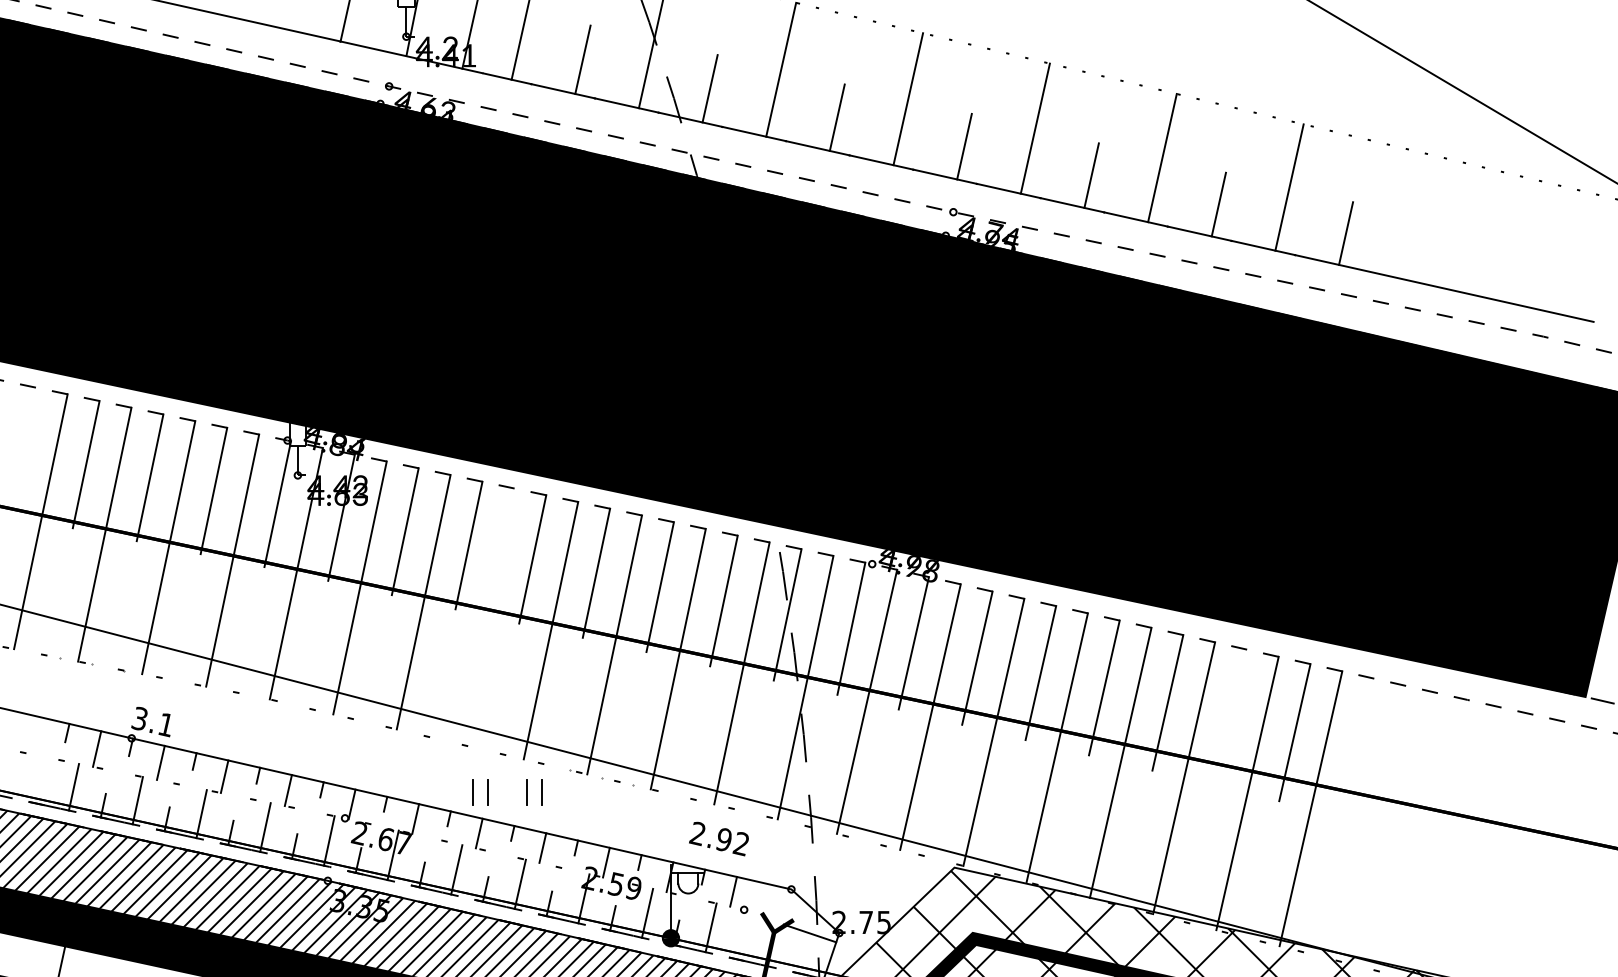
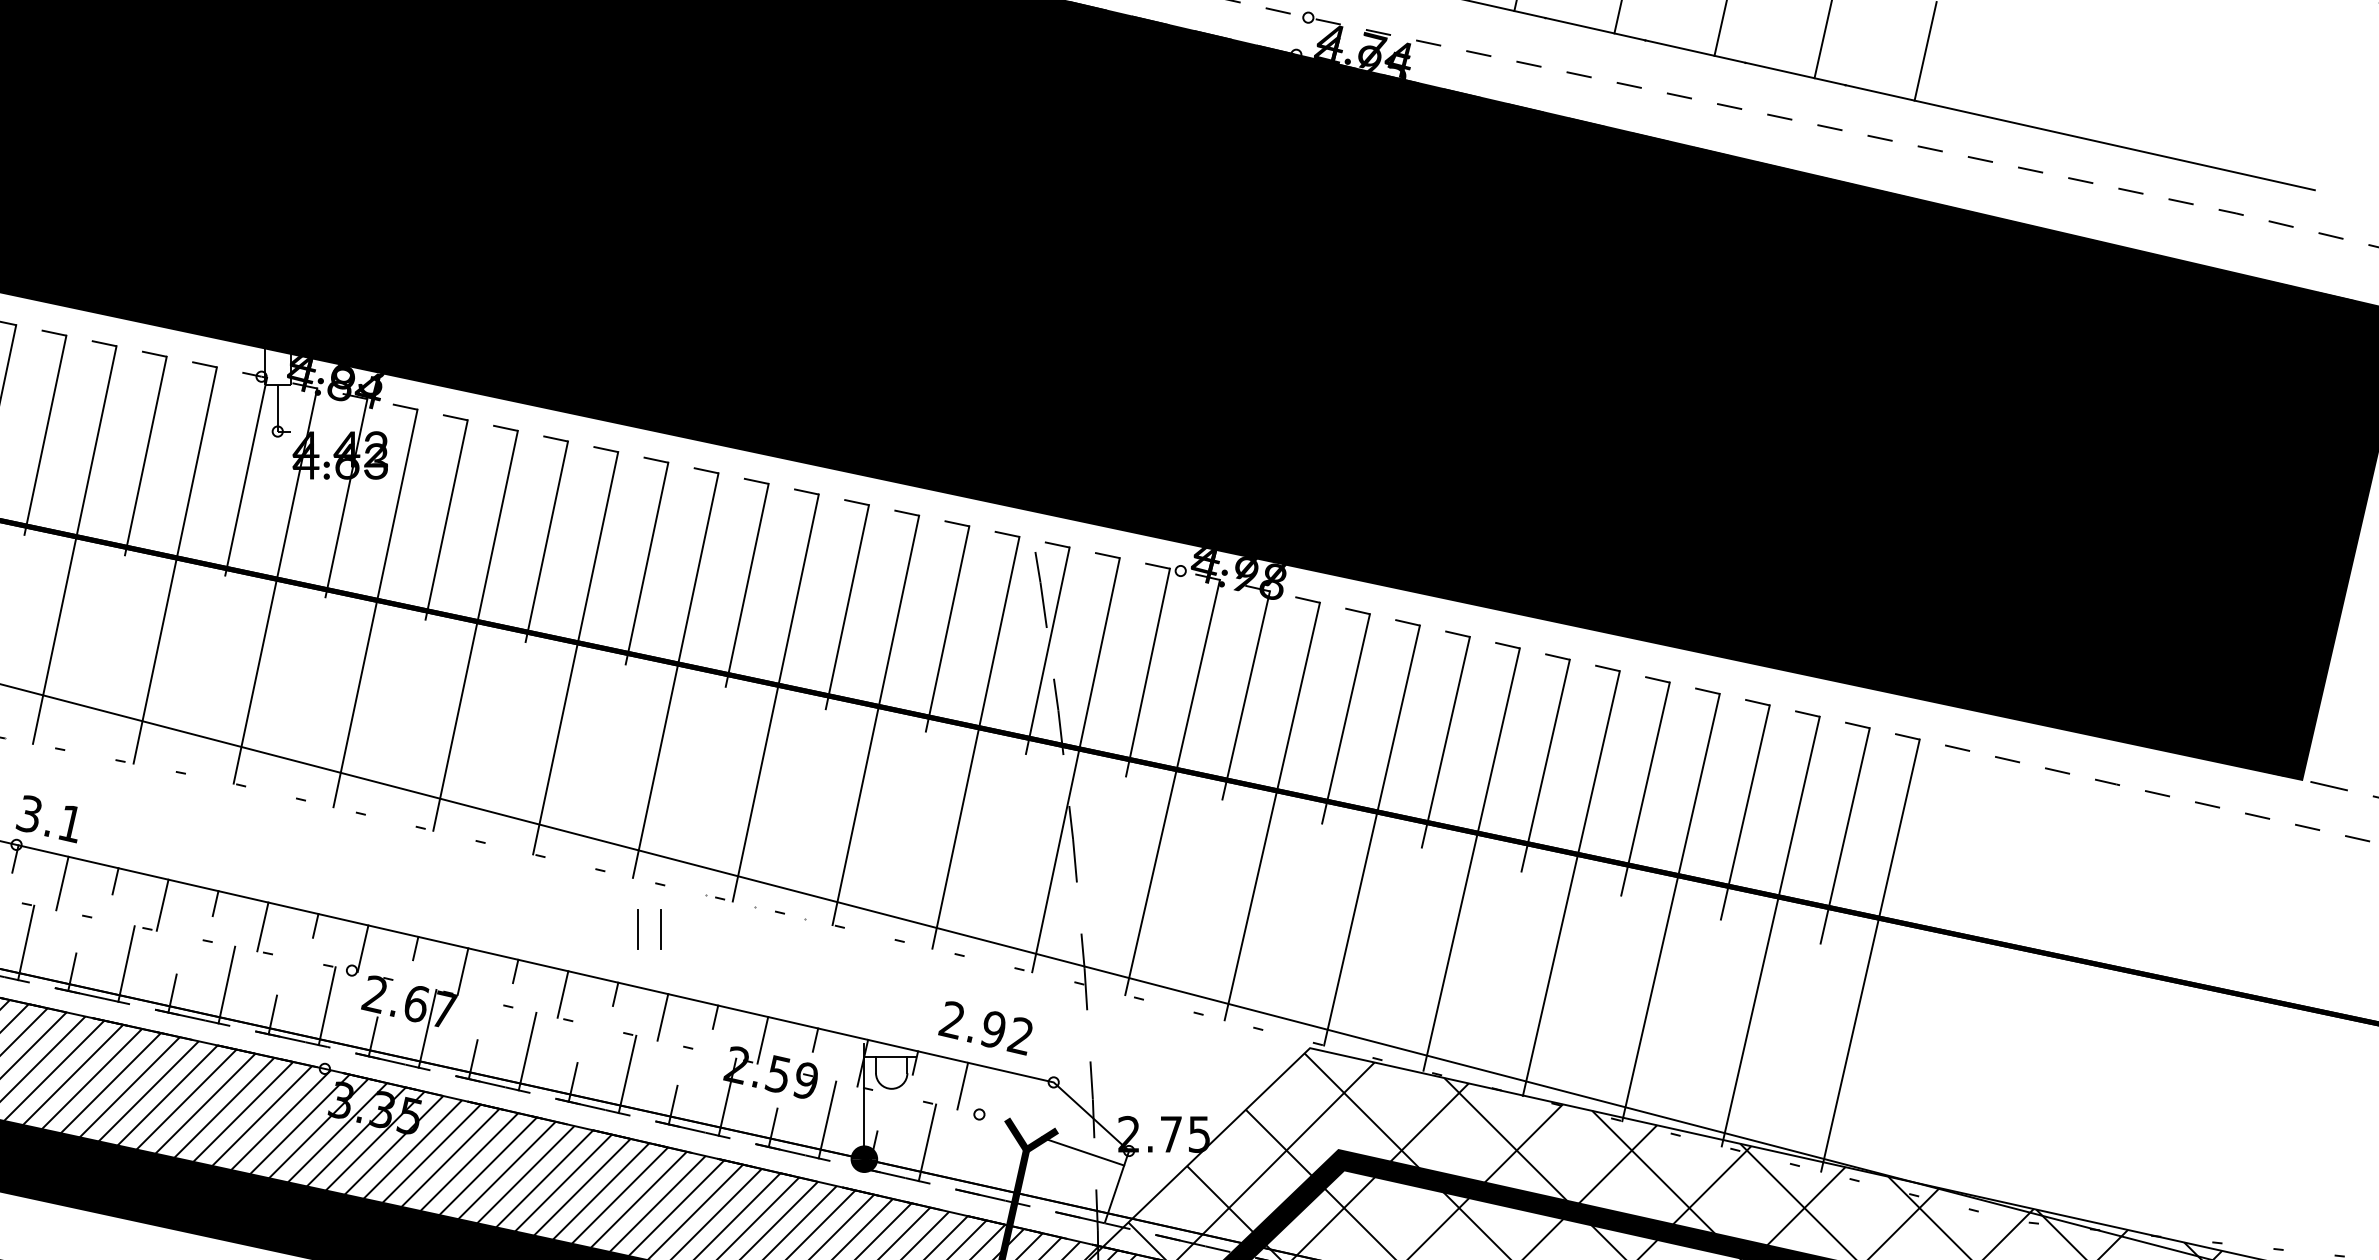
line: (487, 616) -> (575, 653), added
line: (1230, 717) -> (1743, 812), added
part: (473, 792) -> (553, 930), removed
text: (718, 838) -> (984, 1027), moved

